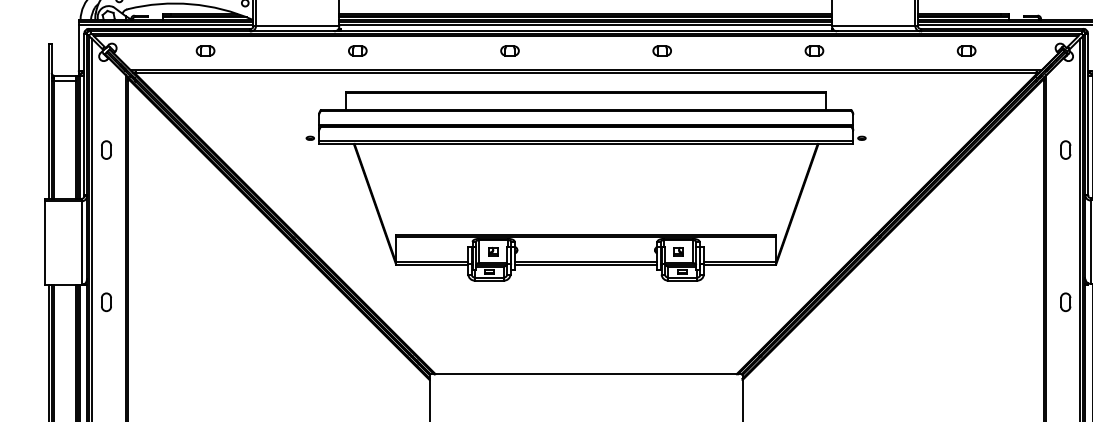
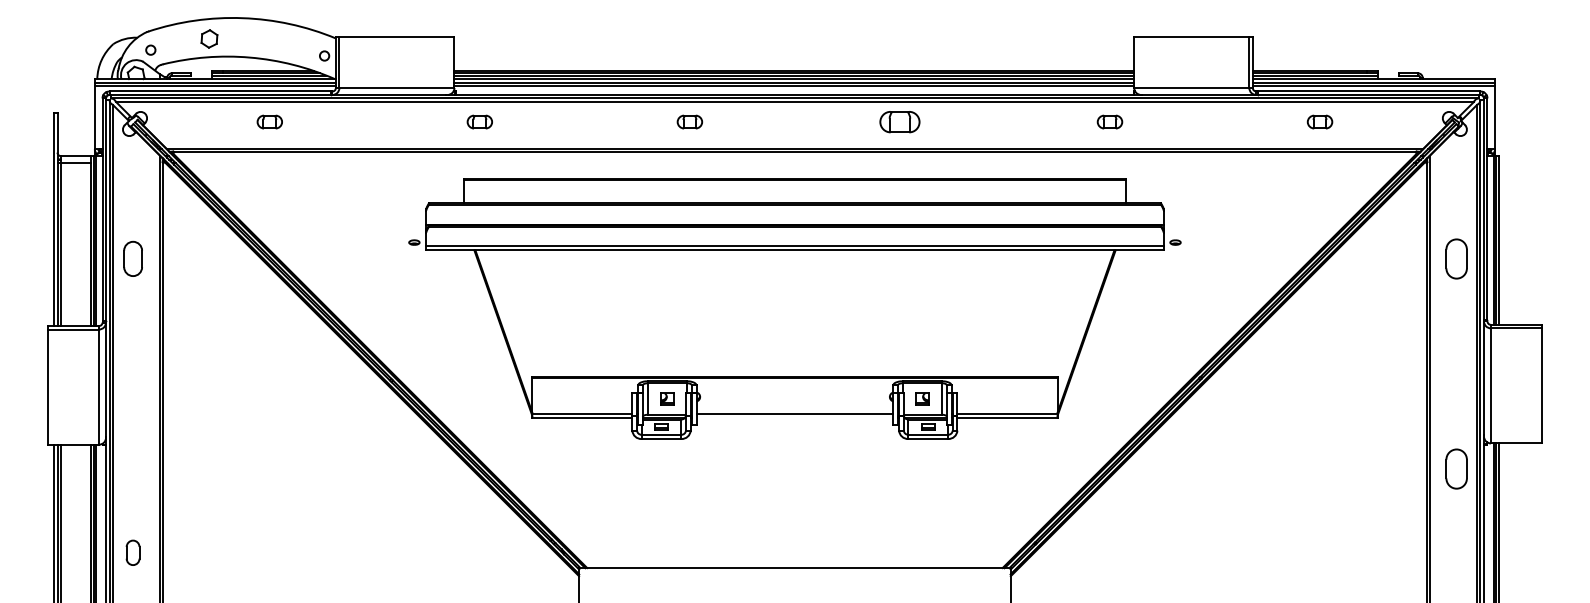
part: (661, 50) -> (899, 121), size x1.6
part: (106, 149) -> (132, 258), size x1.4
part: (1065, 149) -> (1456, 258), size x1.6
line: (585, 265) -> (794, 417), removed
part: (106, 302) -> (132, 552), moved
part: (1065, 302) -> (1456, 468), size x1.6

